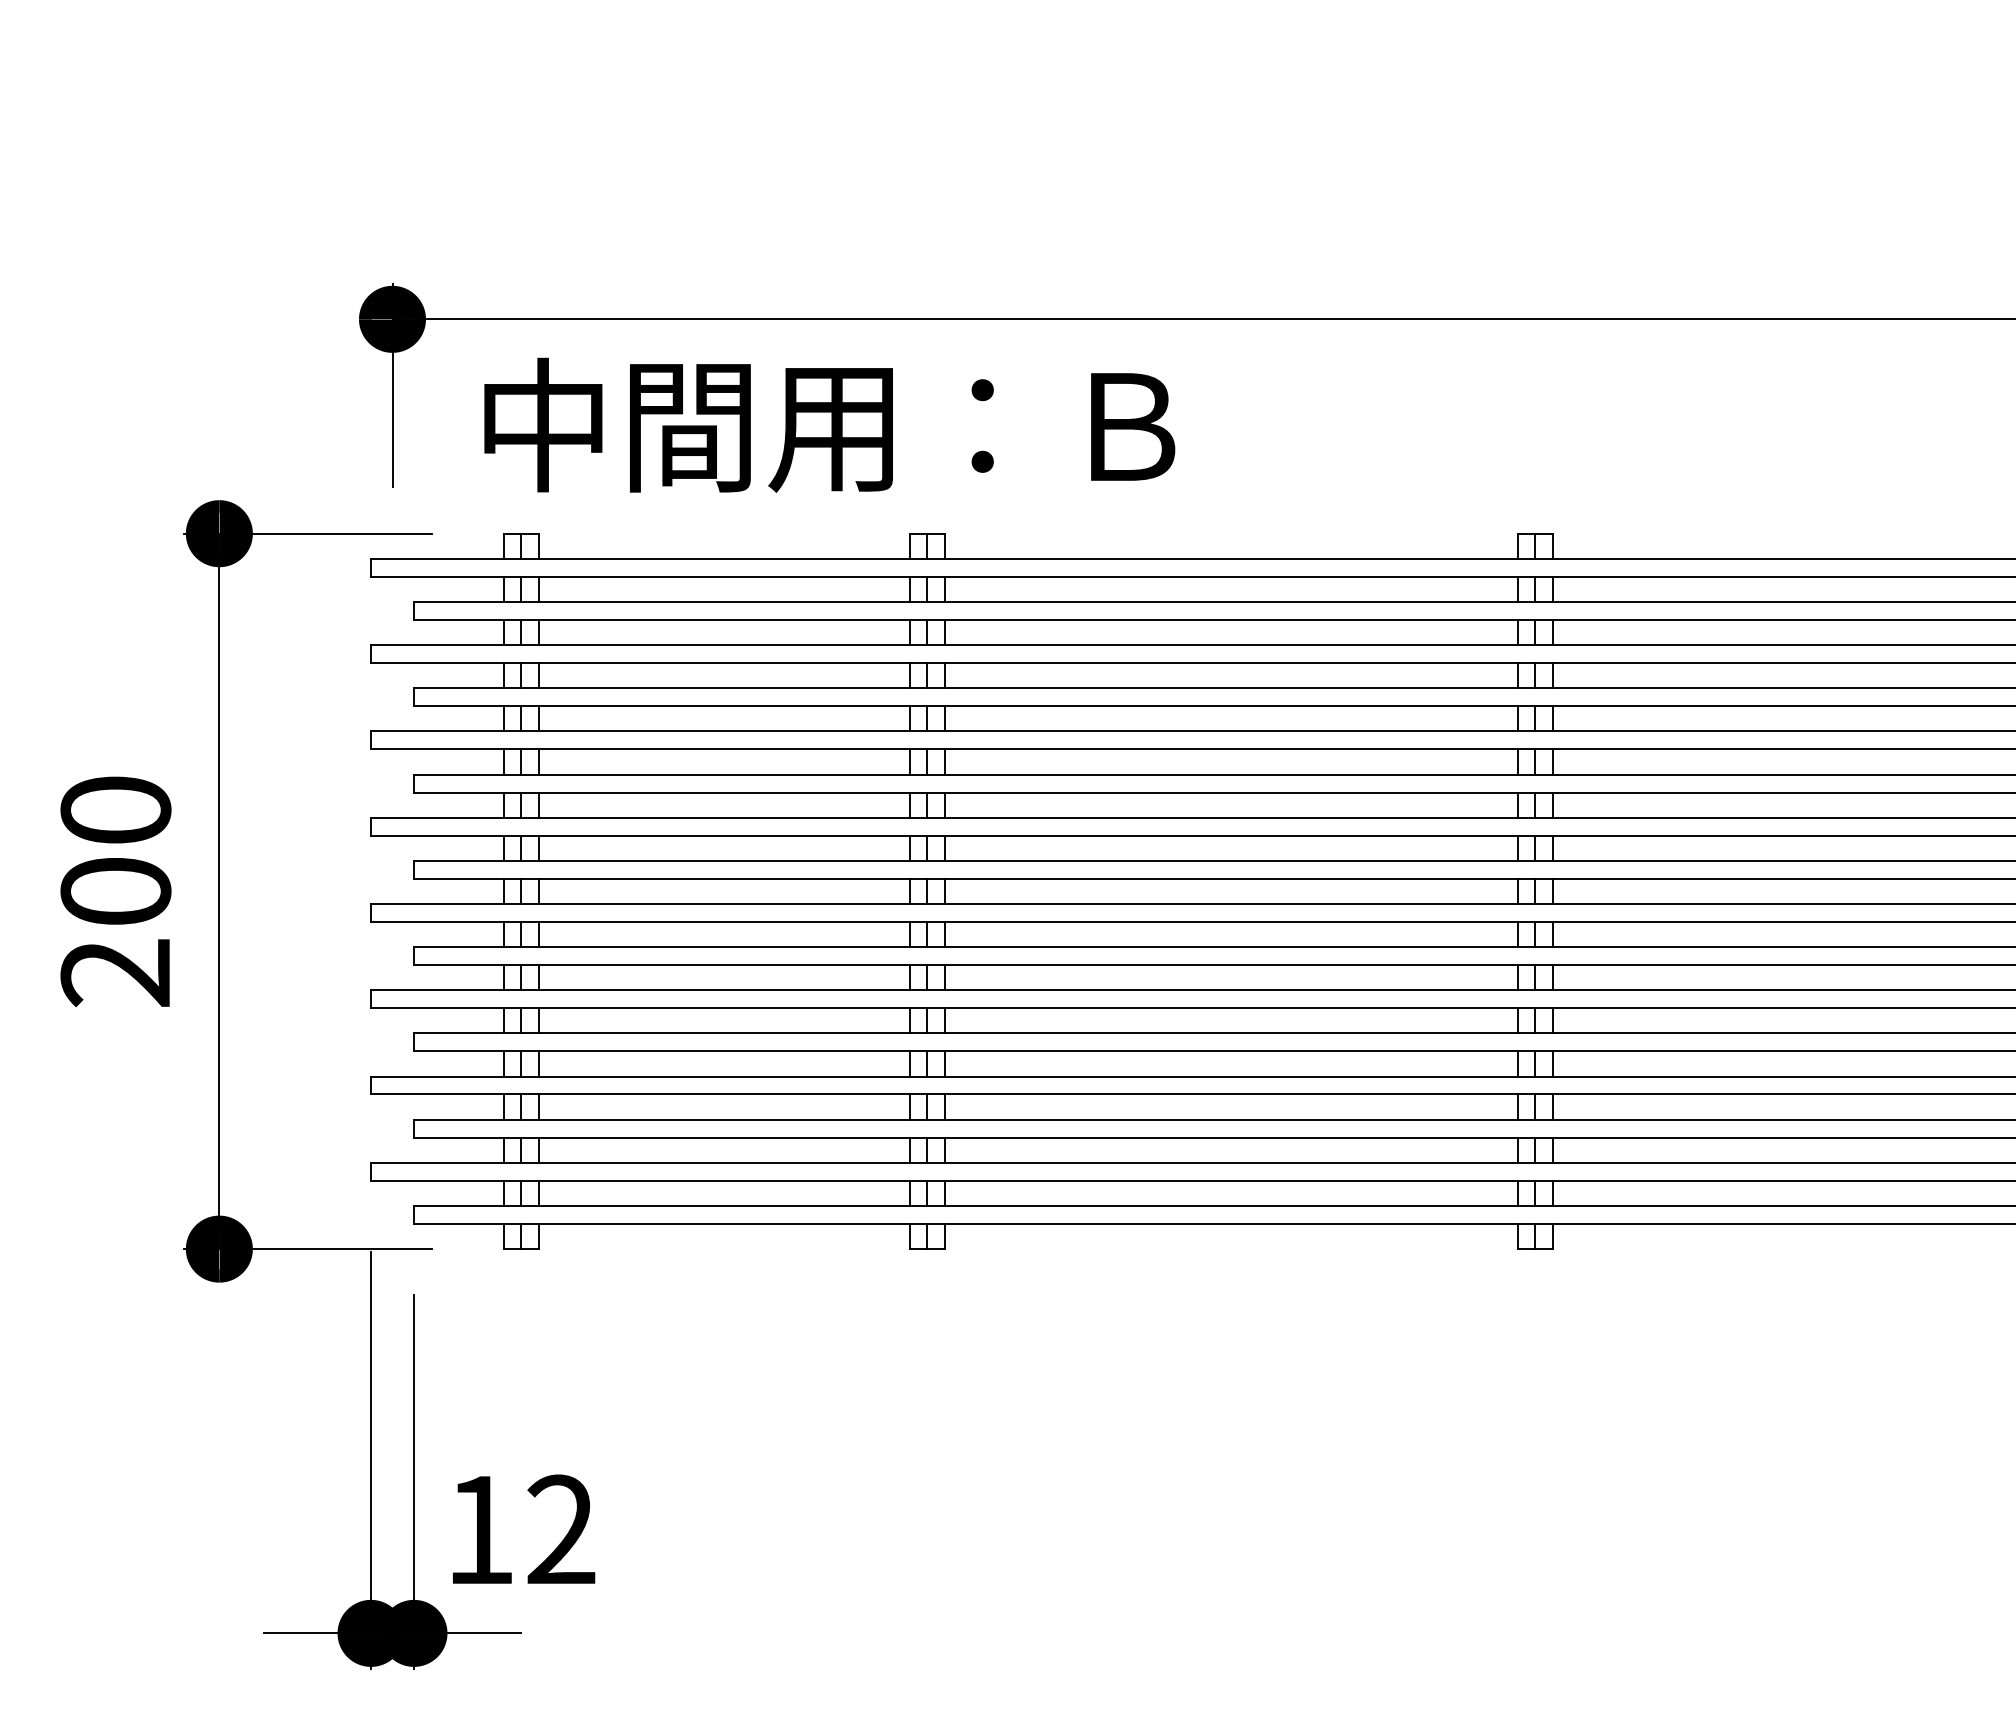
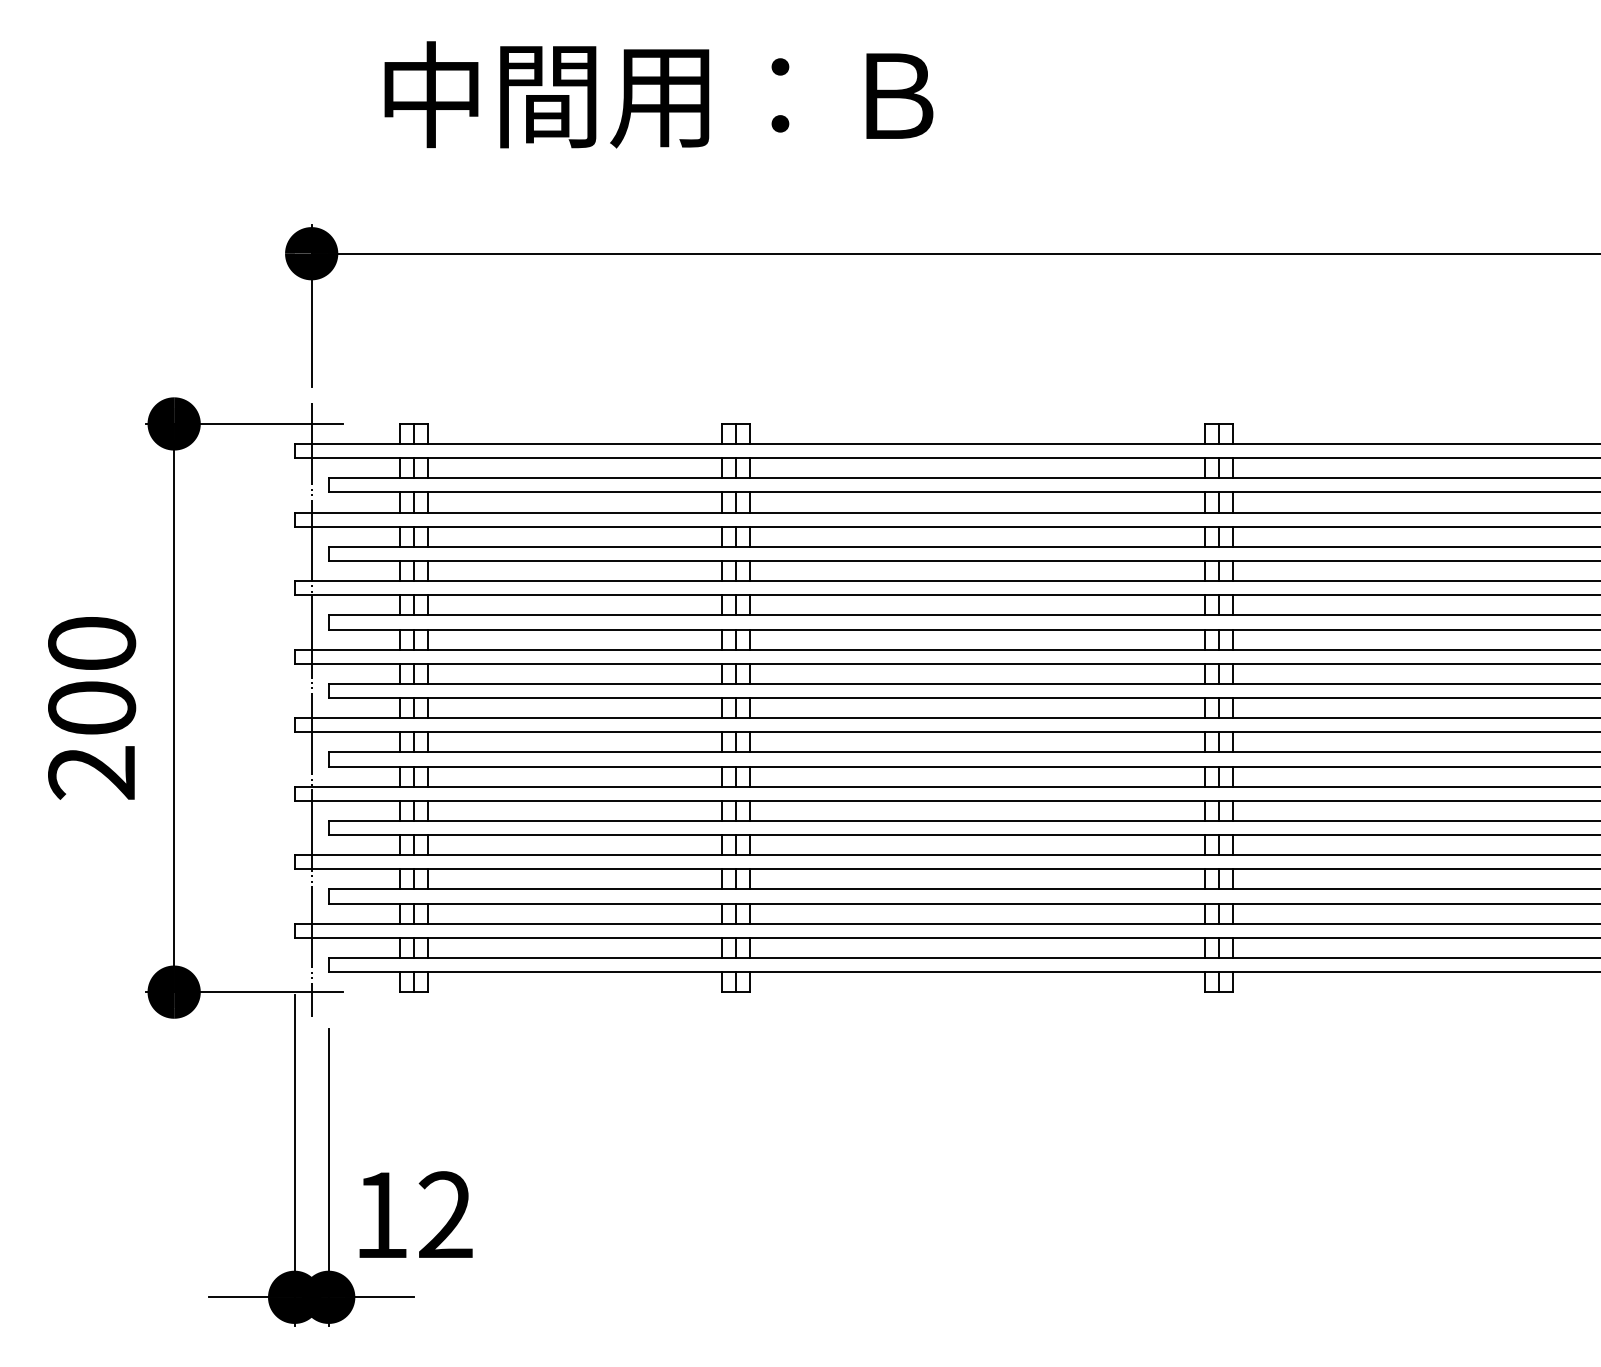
text: (829, 424) -> (658, 94), moved
line: (392, 893) -> (311, 709), added

